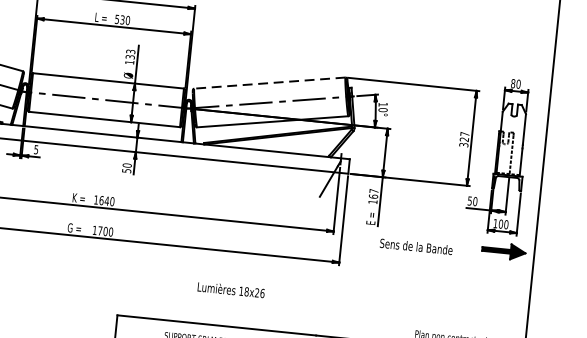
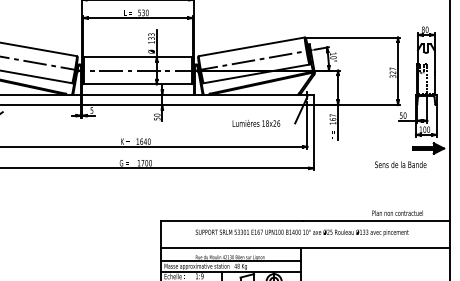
line: (269, 82) -> (251, 46), dashed -> solid
text: (416, 246) -> (400, 164), moved
text: (231, 290) -> (256, 123), moved

